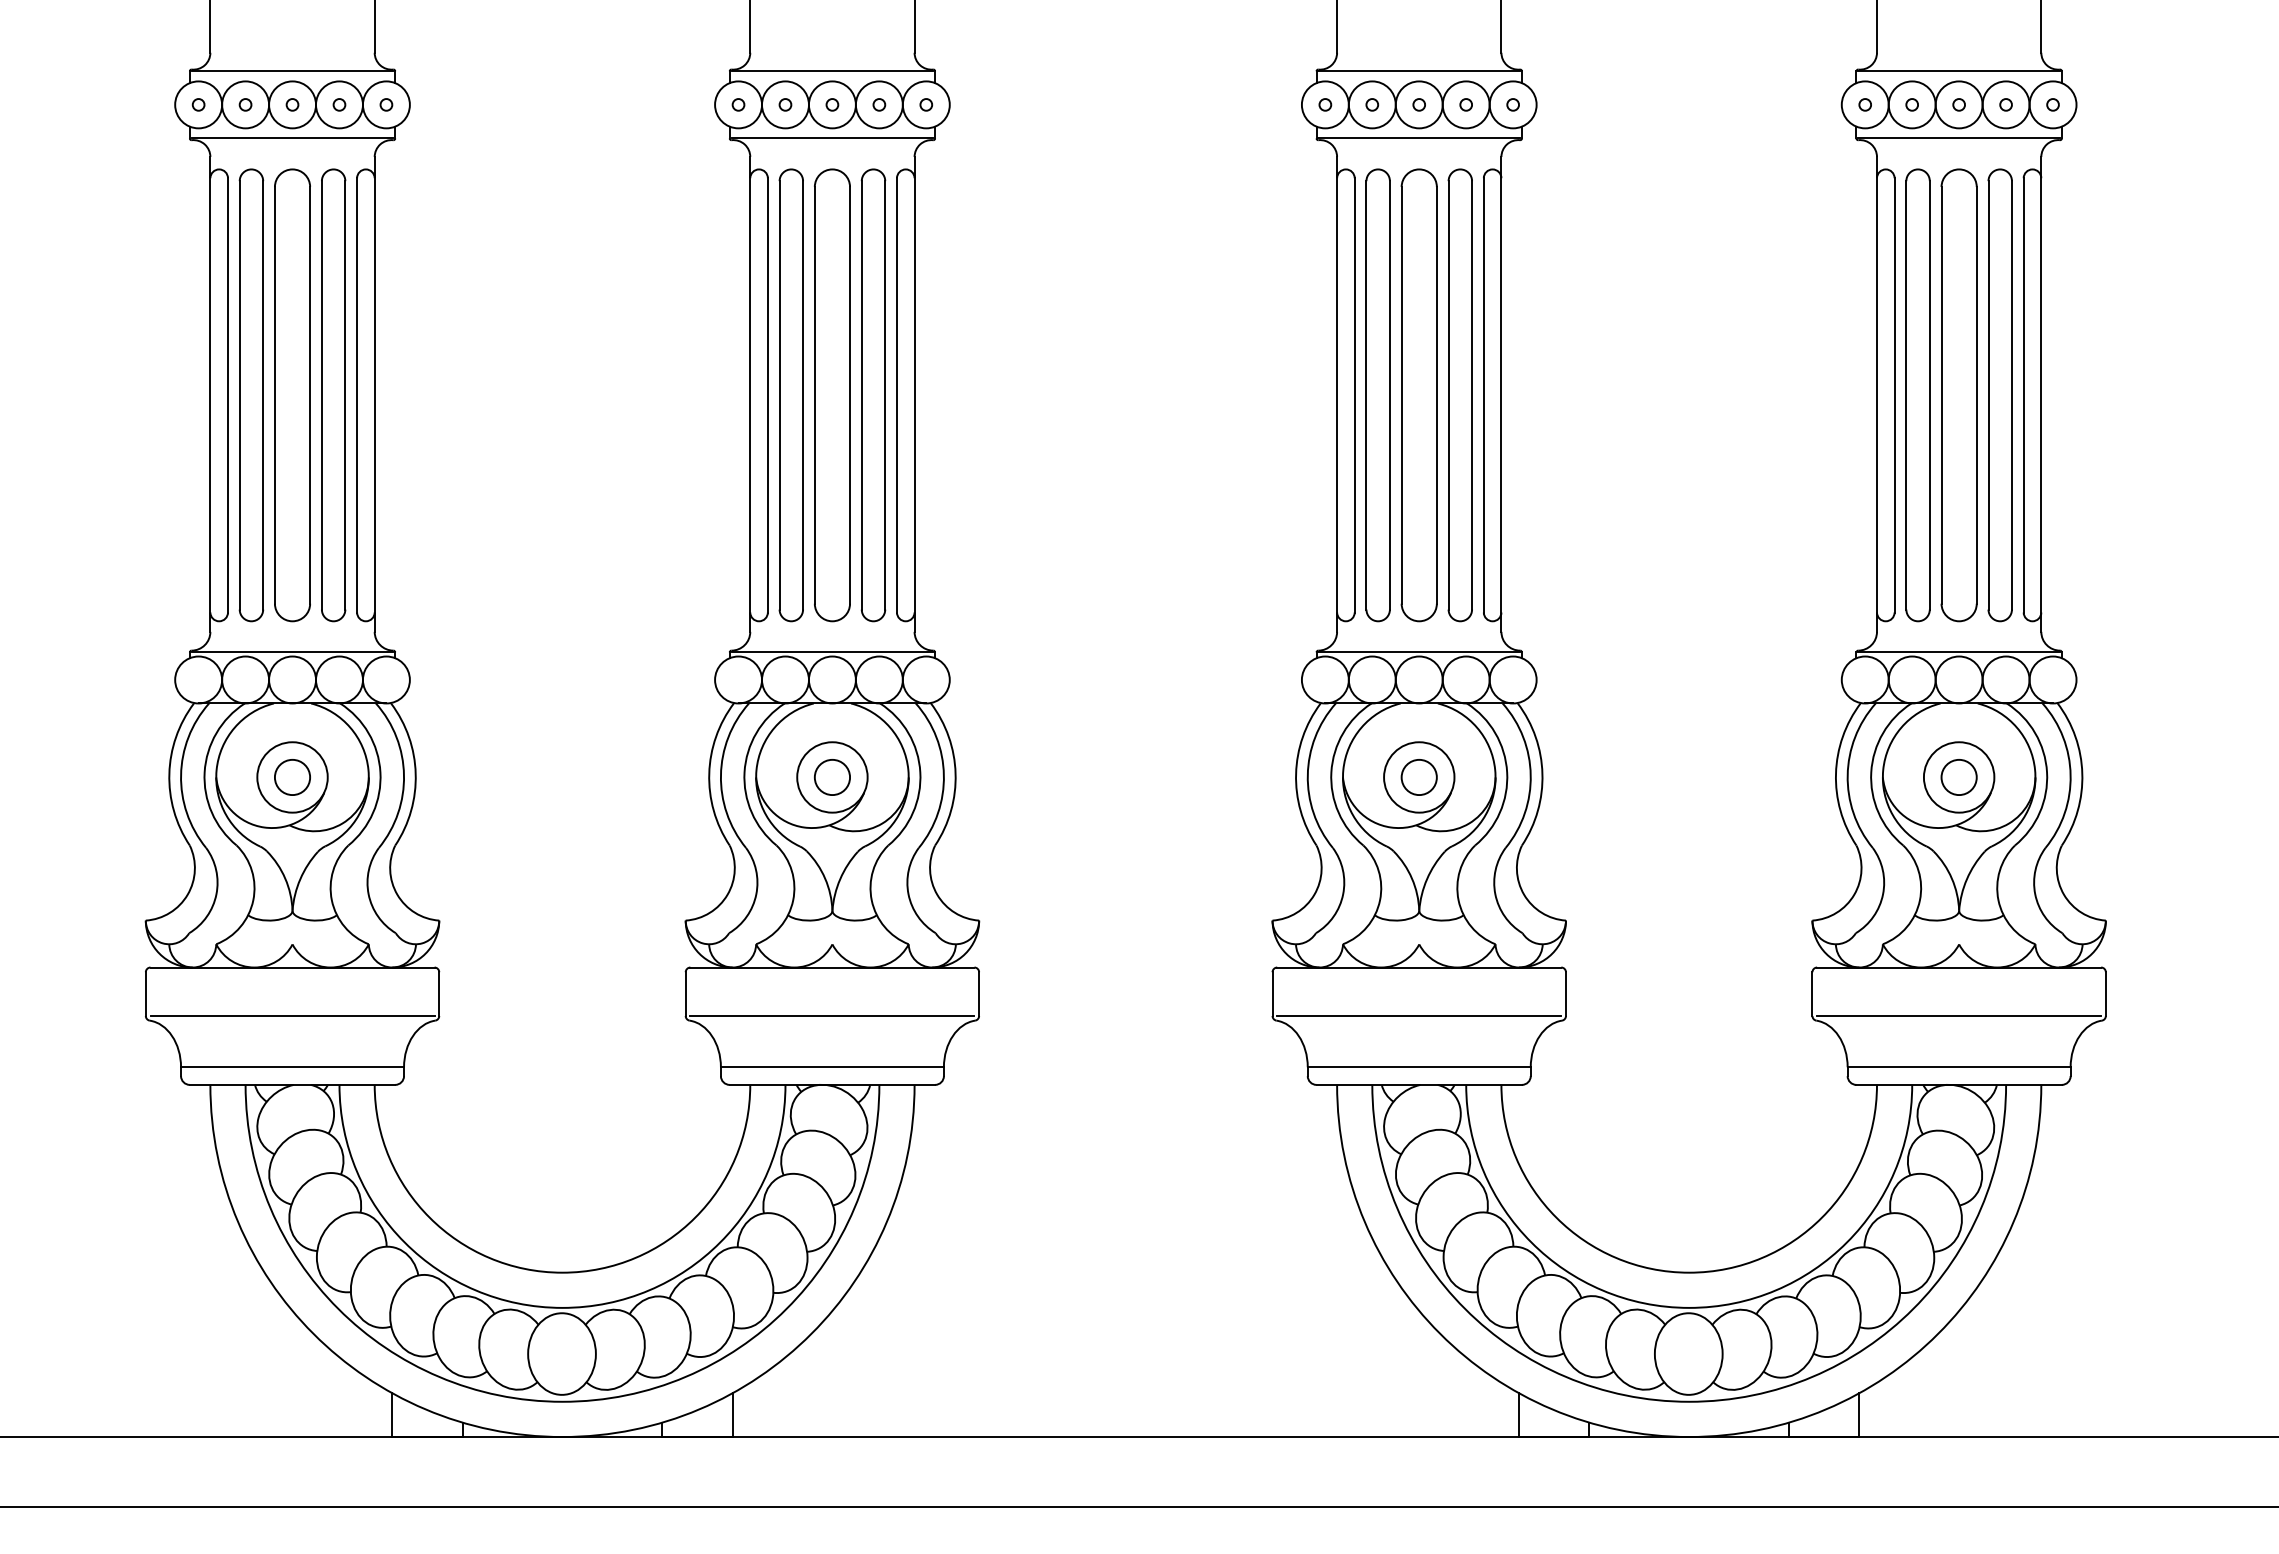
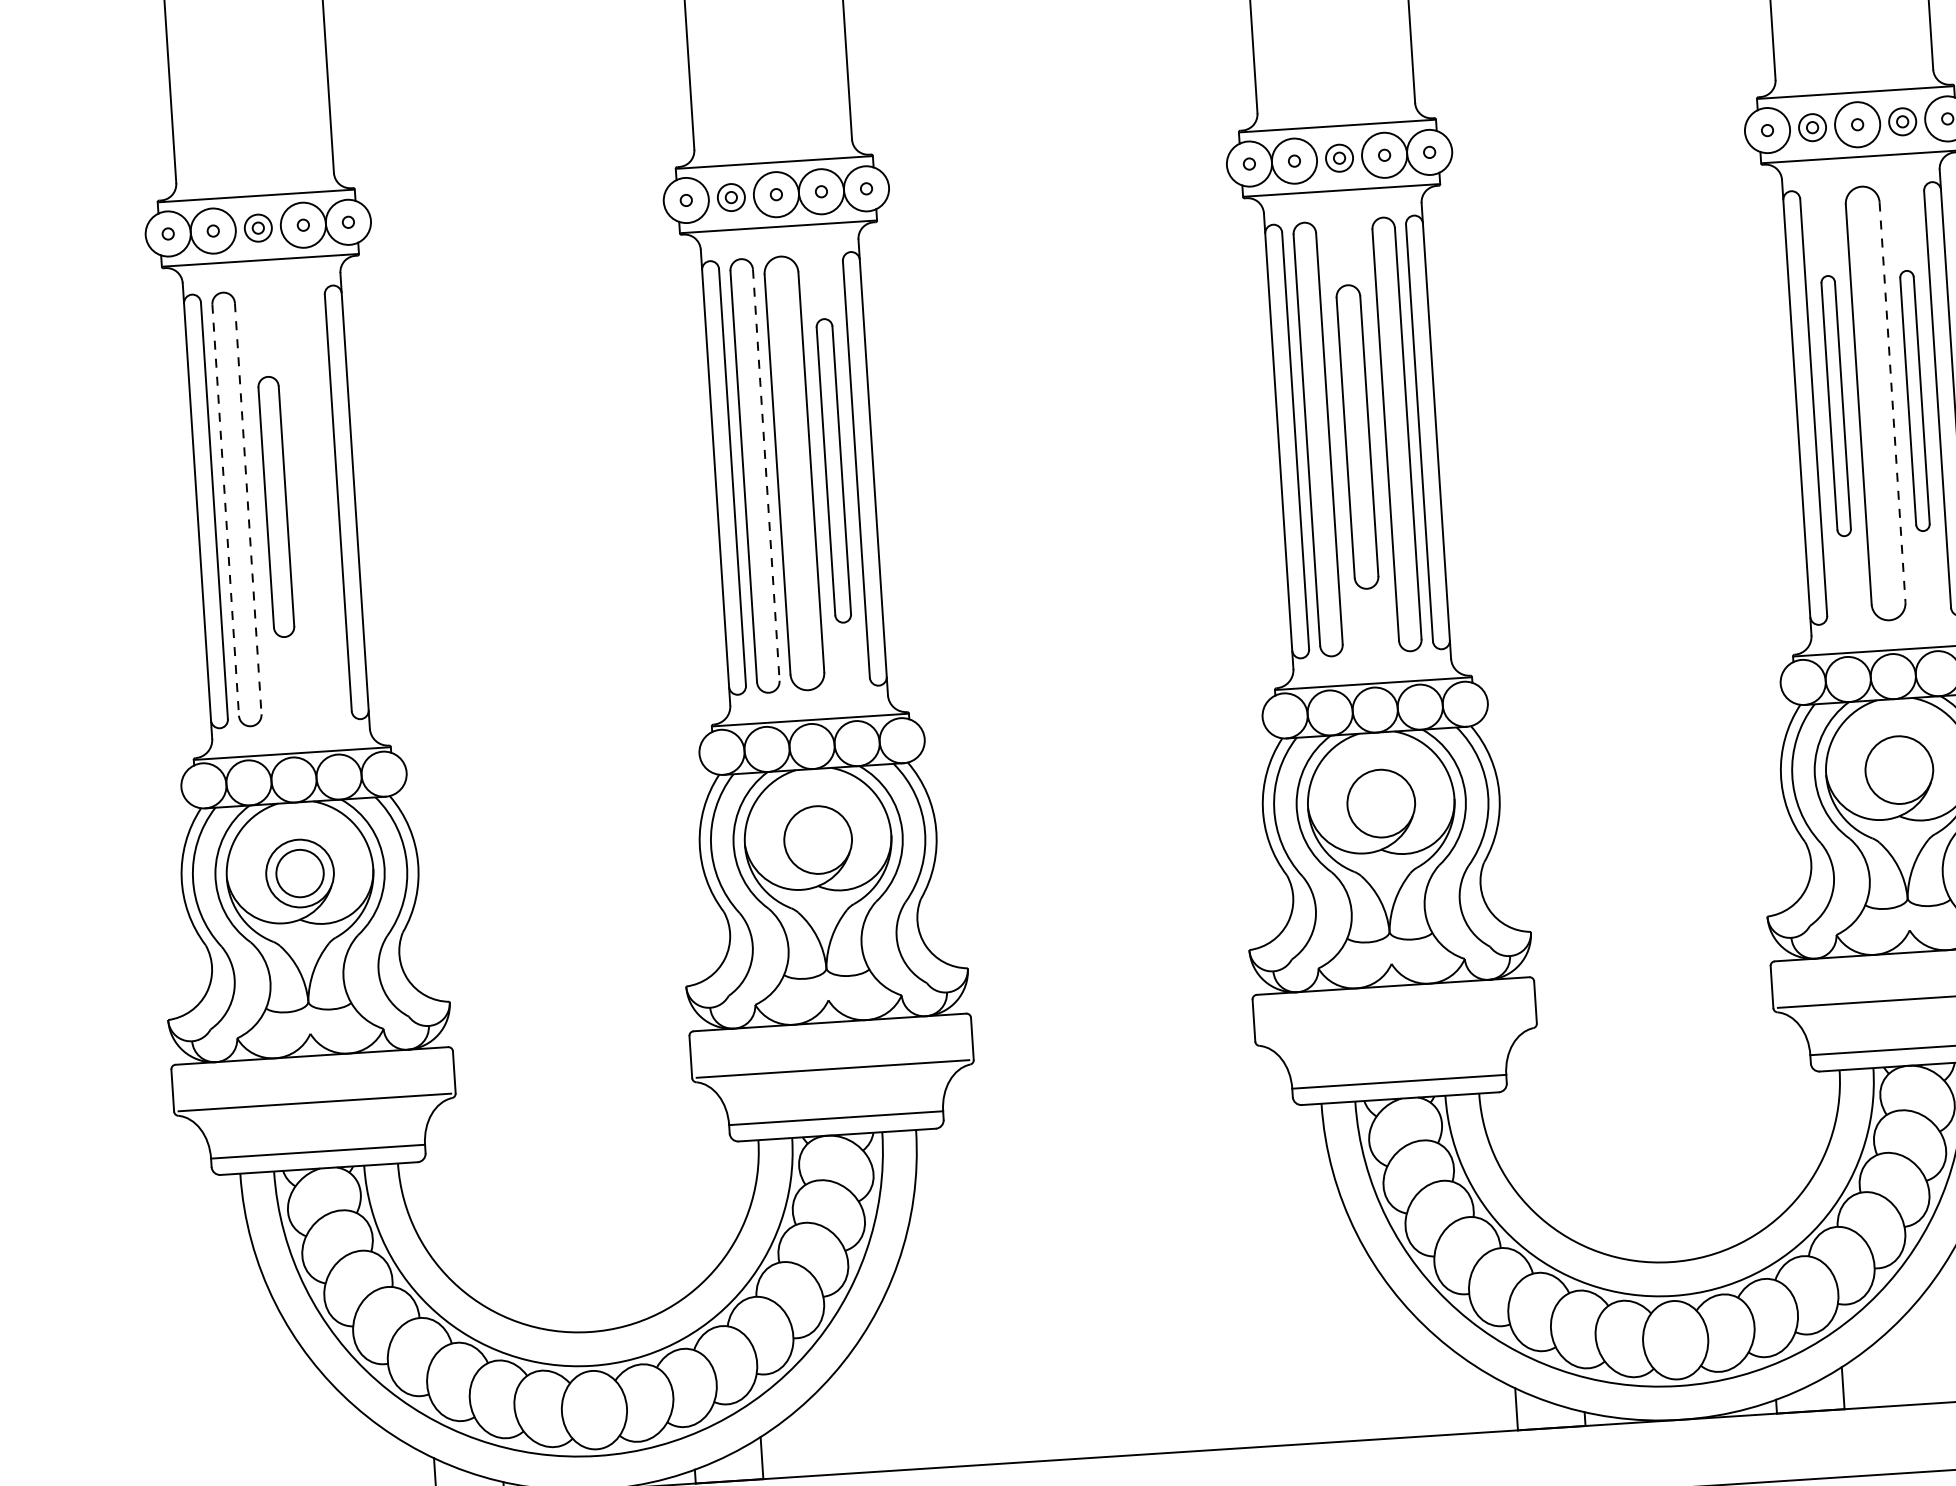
circle: (292, 104) -> (258, 227), size x0.6
circle: (785, 104) -> (731, 197), size x0.6
circle: (1418, 104) -> (1338, 157), size x0.6
circle: (1911, 104) -> (1811, 127), size x0.6
circle: (2005, 104) -> (1902, 121), size x0.6
line: (239, 395) -> (225, 510), solid -> dashed
line: (263, 395) -> (248, 508), solid -> dashed
part: (292, 395) -> (276, 507), size x0.6
part: (333, 395) -> (315, 504), removed
line: (803, 395) -> (766, 475), solid -> dashed
part: (873, 395) -> (833, 470), size x0.7
part: (1418, 395) -> (1356, 437), size x0.7
part: (1917, 395) -> (1835, 406), size x0.6
line: (1976, 395) -> (1892, 402), solid -> dashed
part: (1999, 395) -> (1914, 401), size x0.6
circle: (292, 777) -> (300, 873), size x1.4
circle: (832, 777) -> (818, 840), removed
circle: (1418, 777) -> (1380, 803), removed
circle: (1958, 777) -> (1898, 770), removed
line: (1419, 1016) -> (1396, 1033), removed

